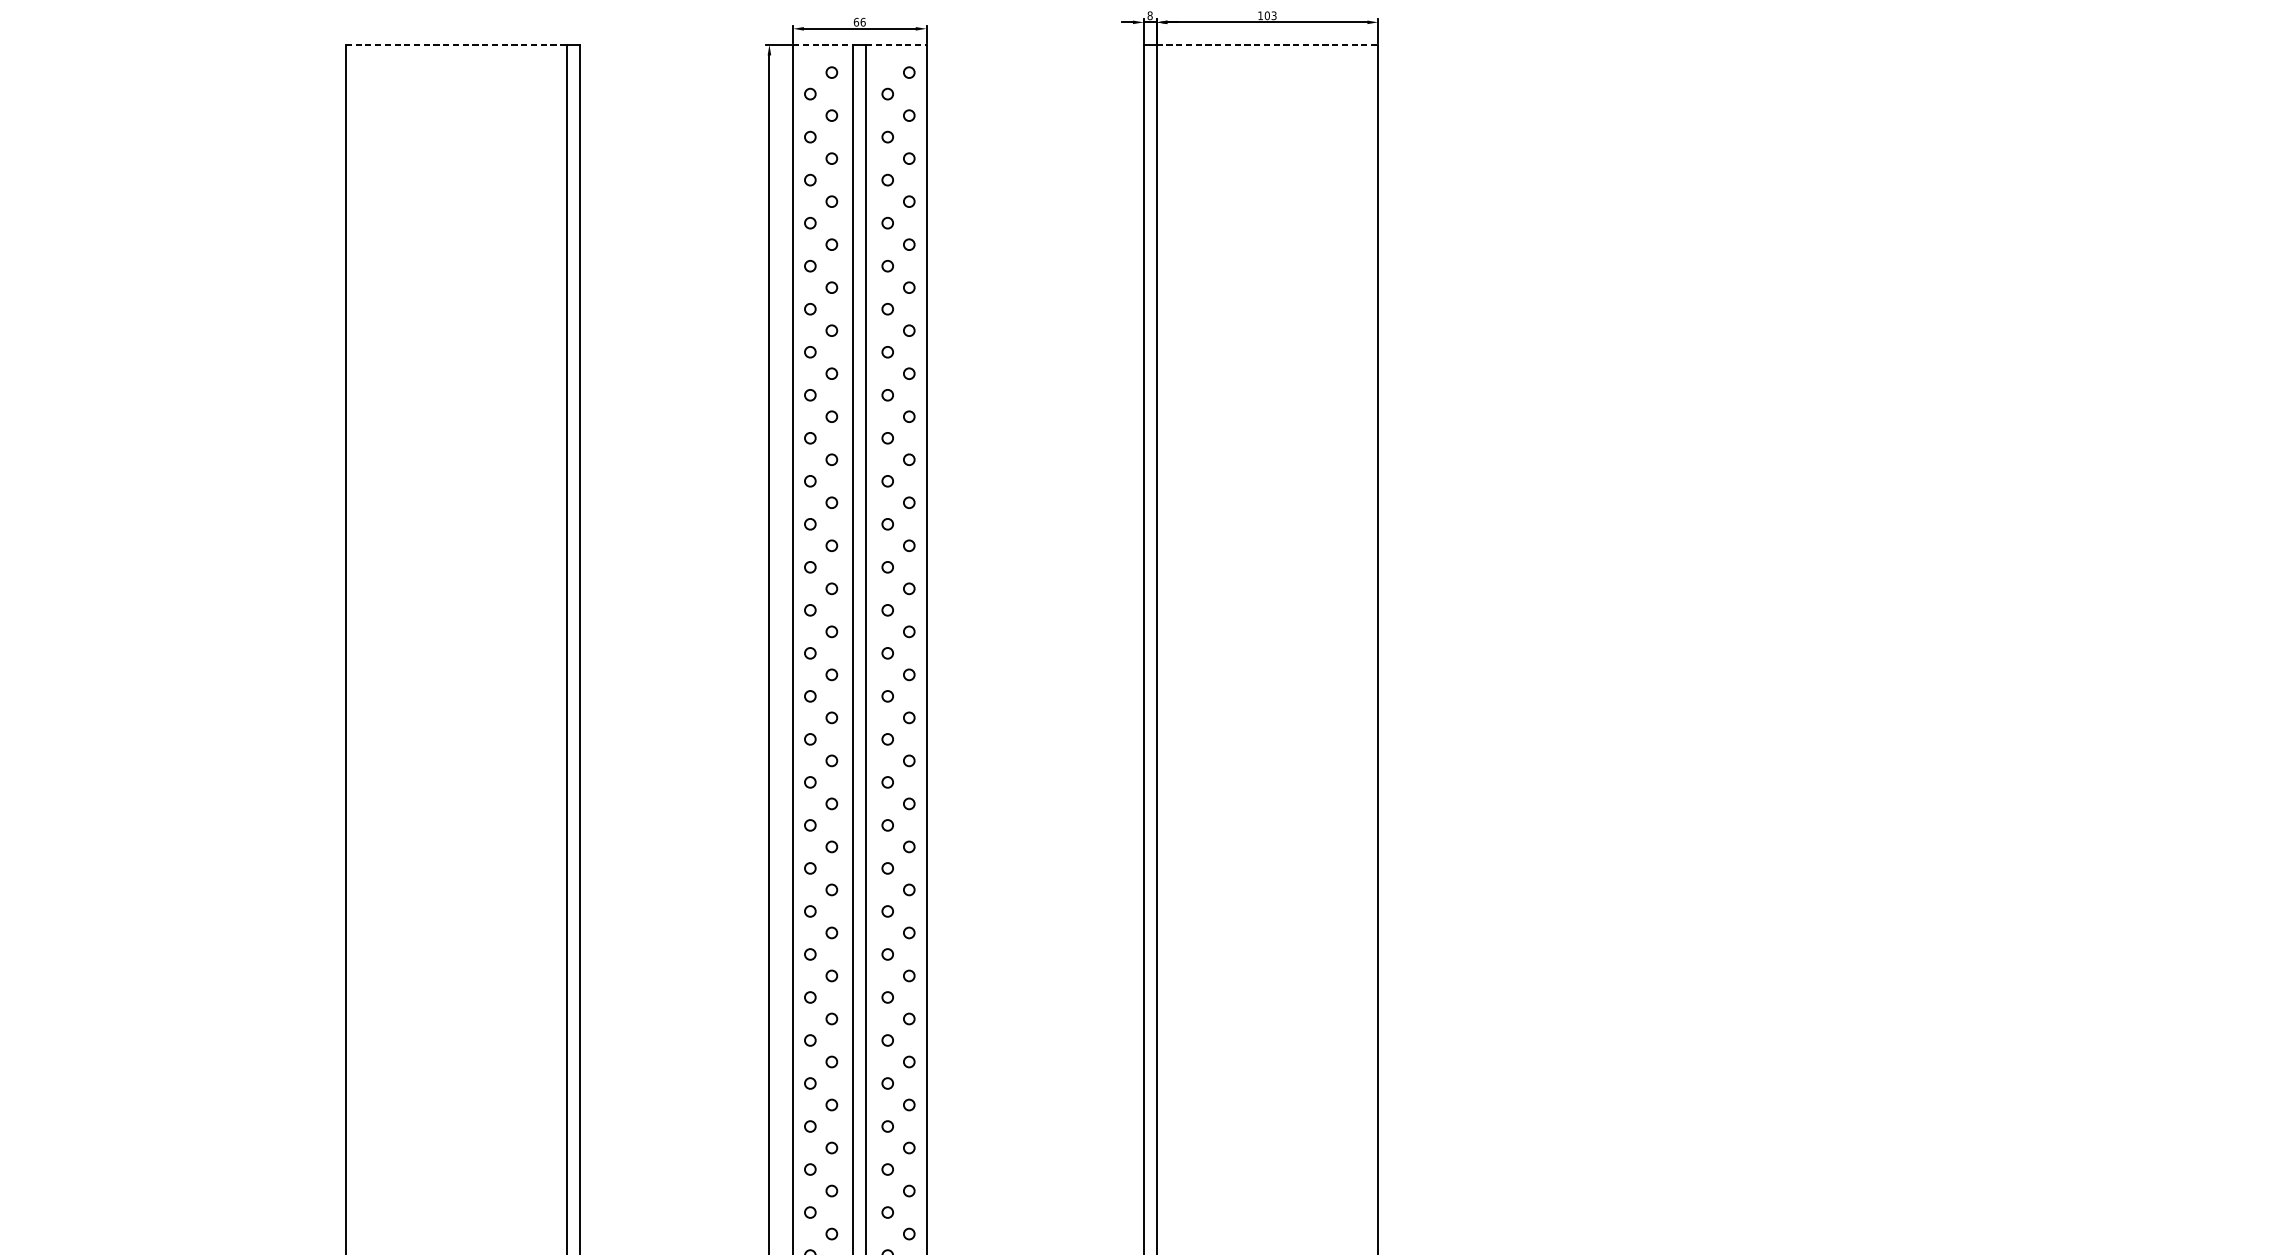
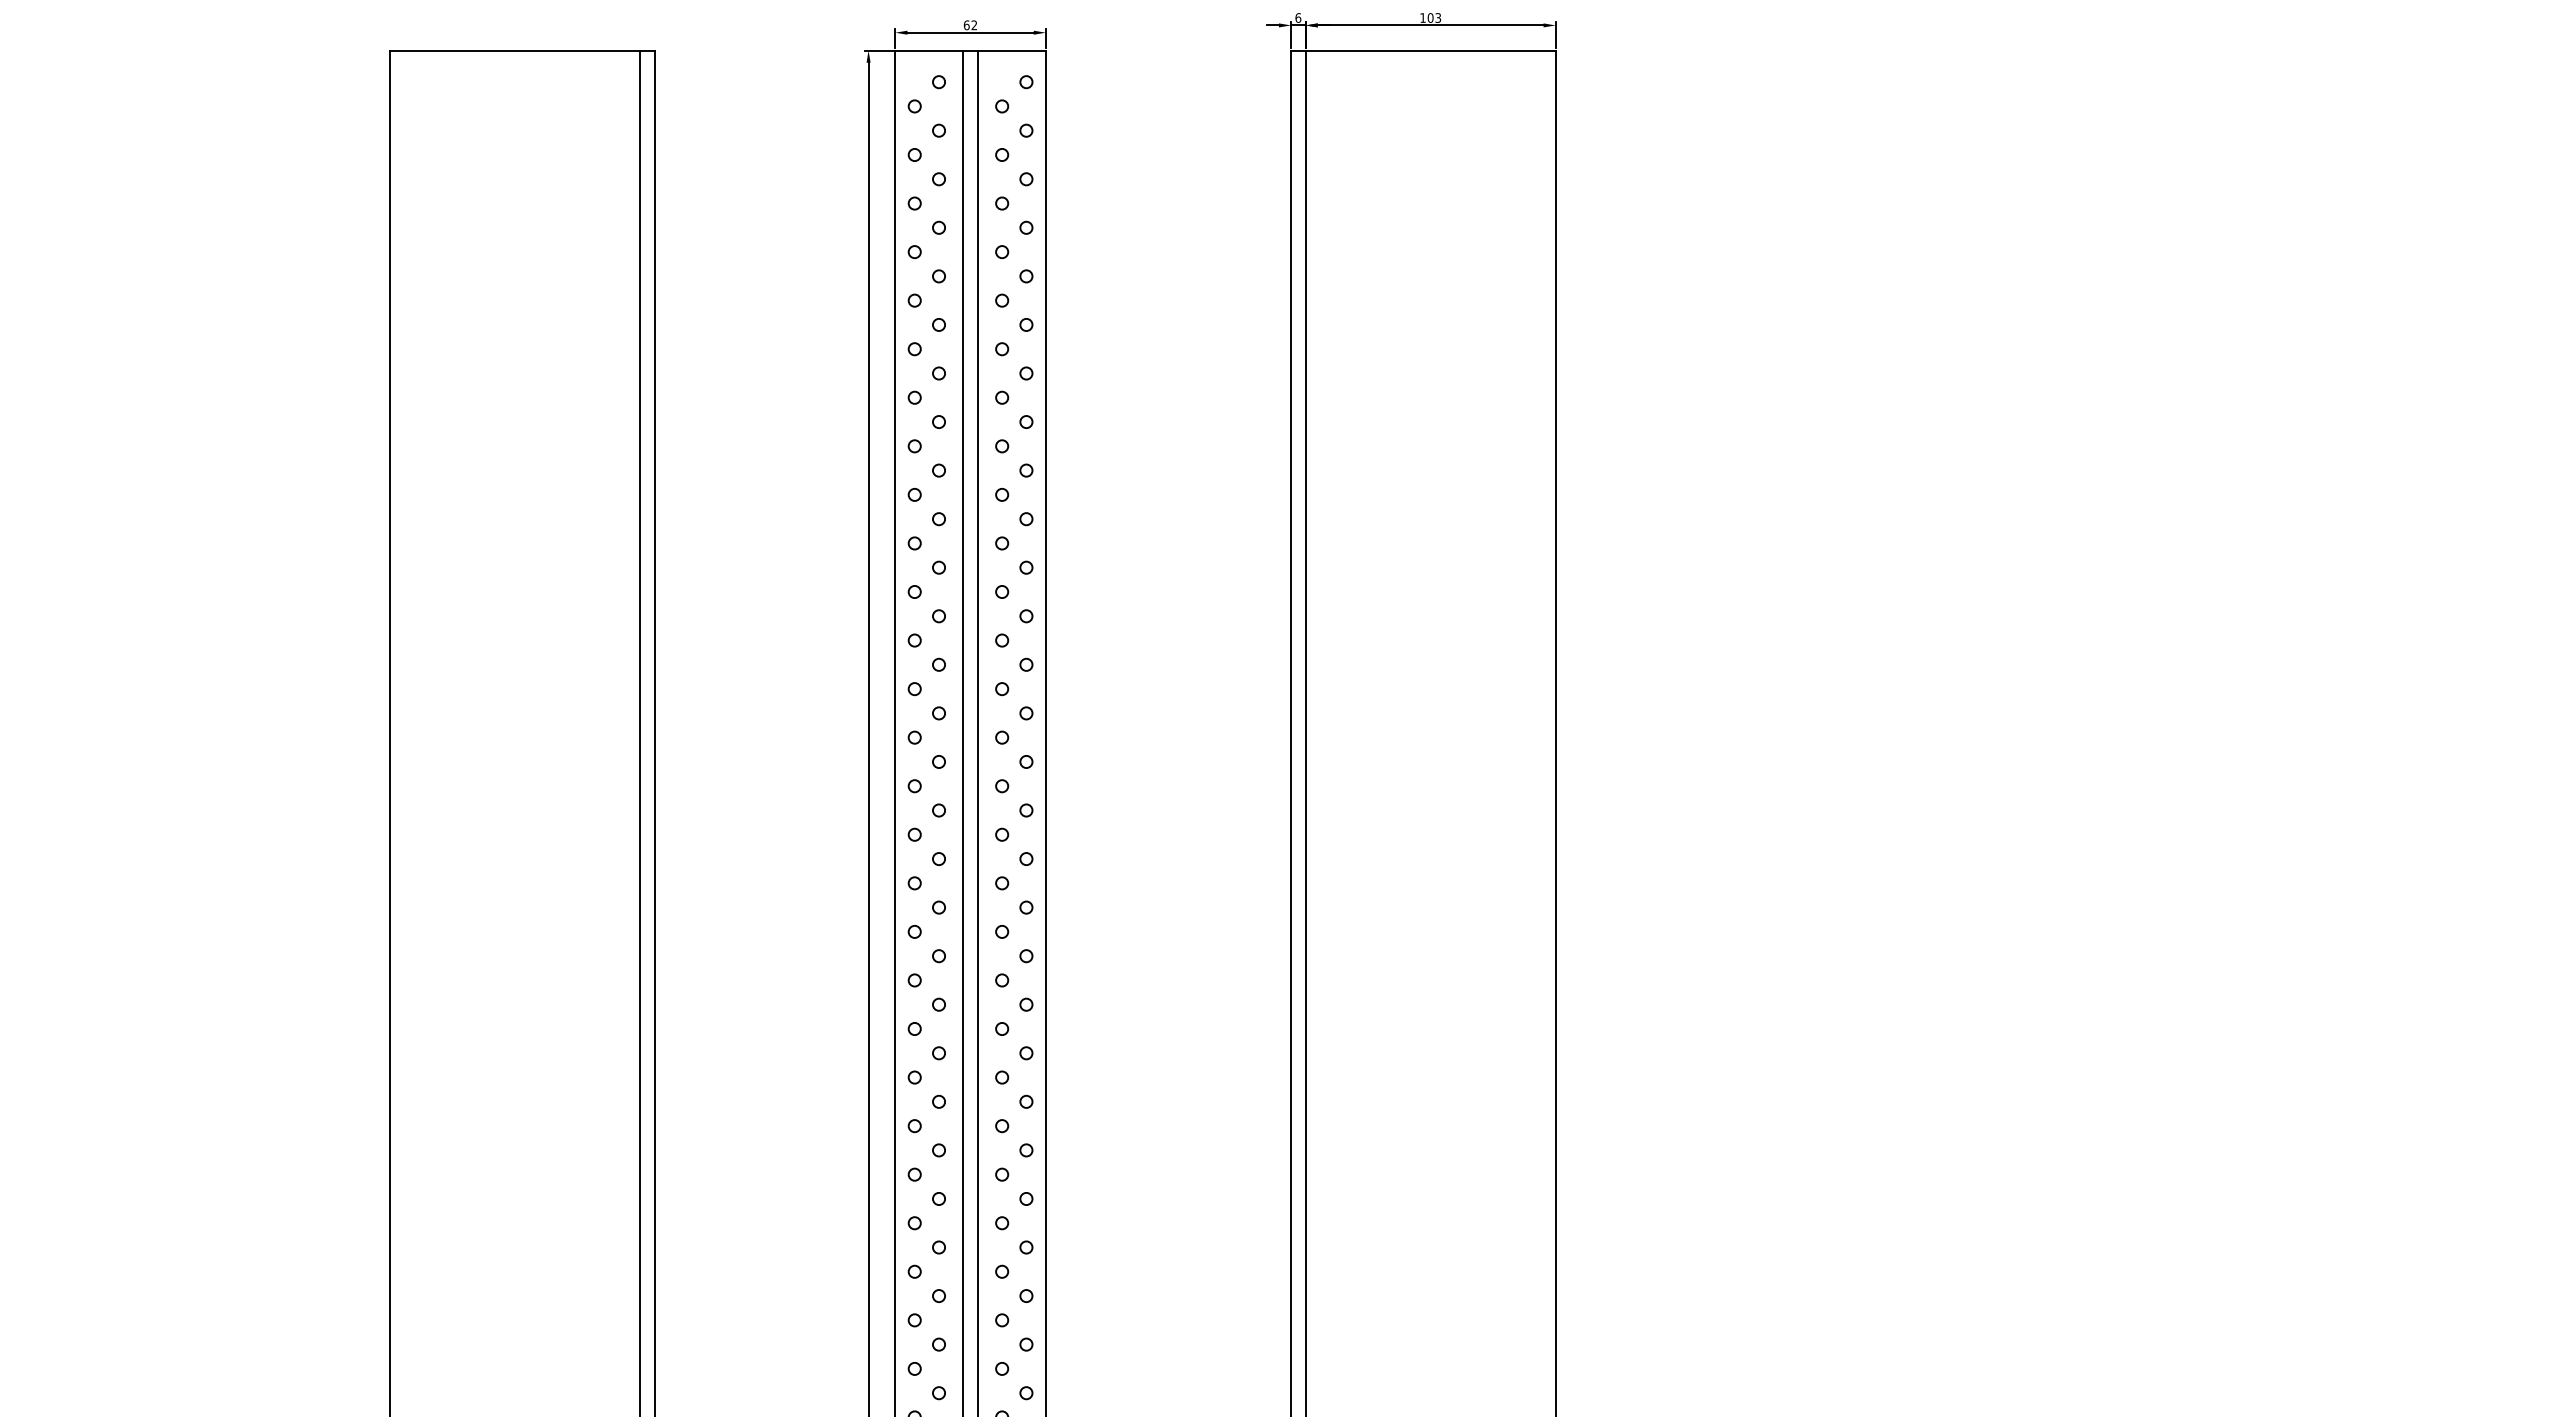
text: (1150, 15) -> (1298, 17), 8 -> 6
text: (863, 22) -> (974, 25), 66 -> 62
line: (456, 44) -> (515, 50), dashed -> solid
line: (823, 44) -> (929, 50), dashed -> solid
line: (896, 44) -> (1011, 50), dashed -> solid
line: (1268, 44) -> (1431, 50), dashed -> solid

